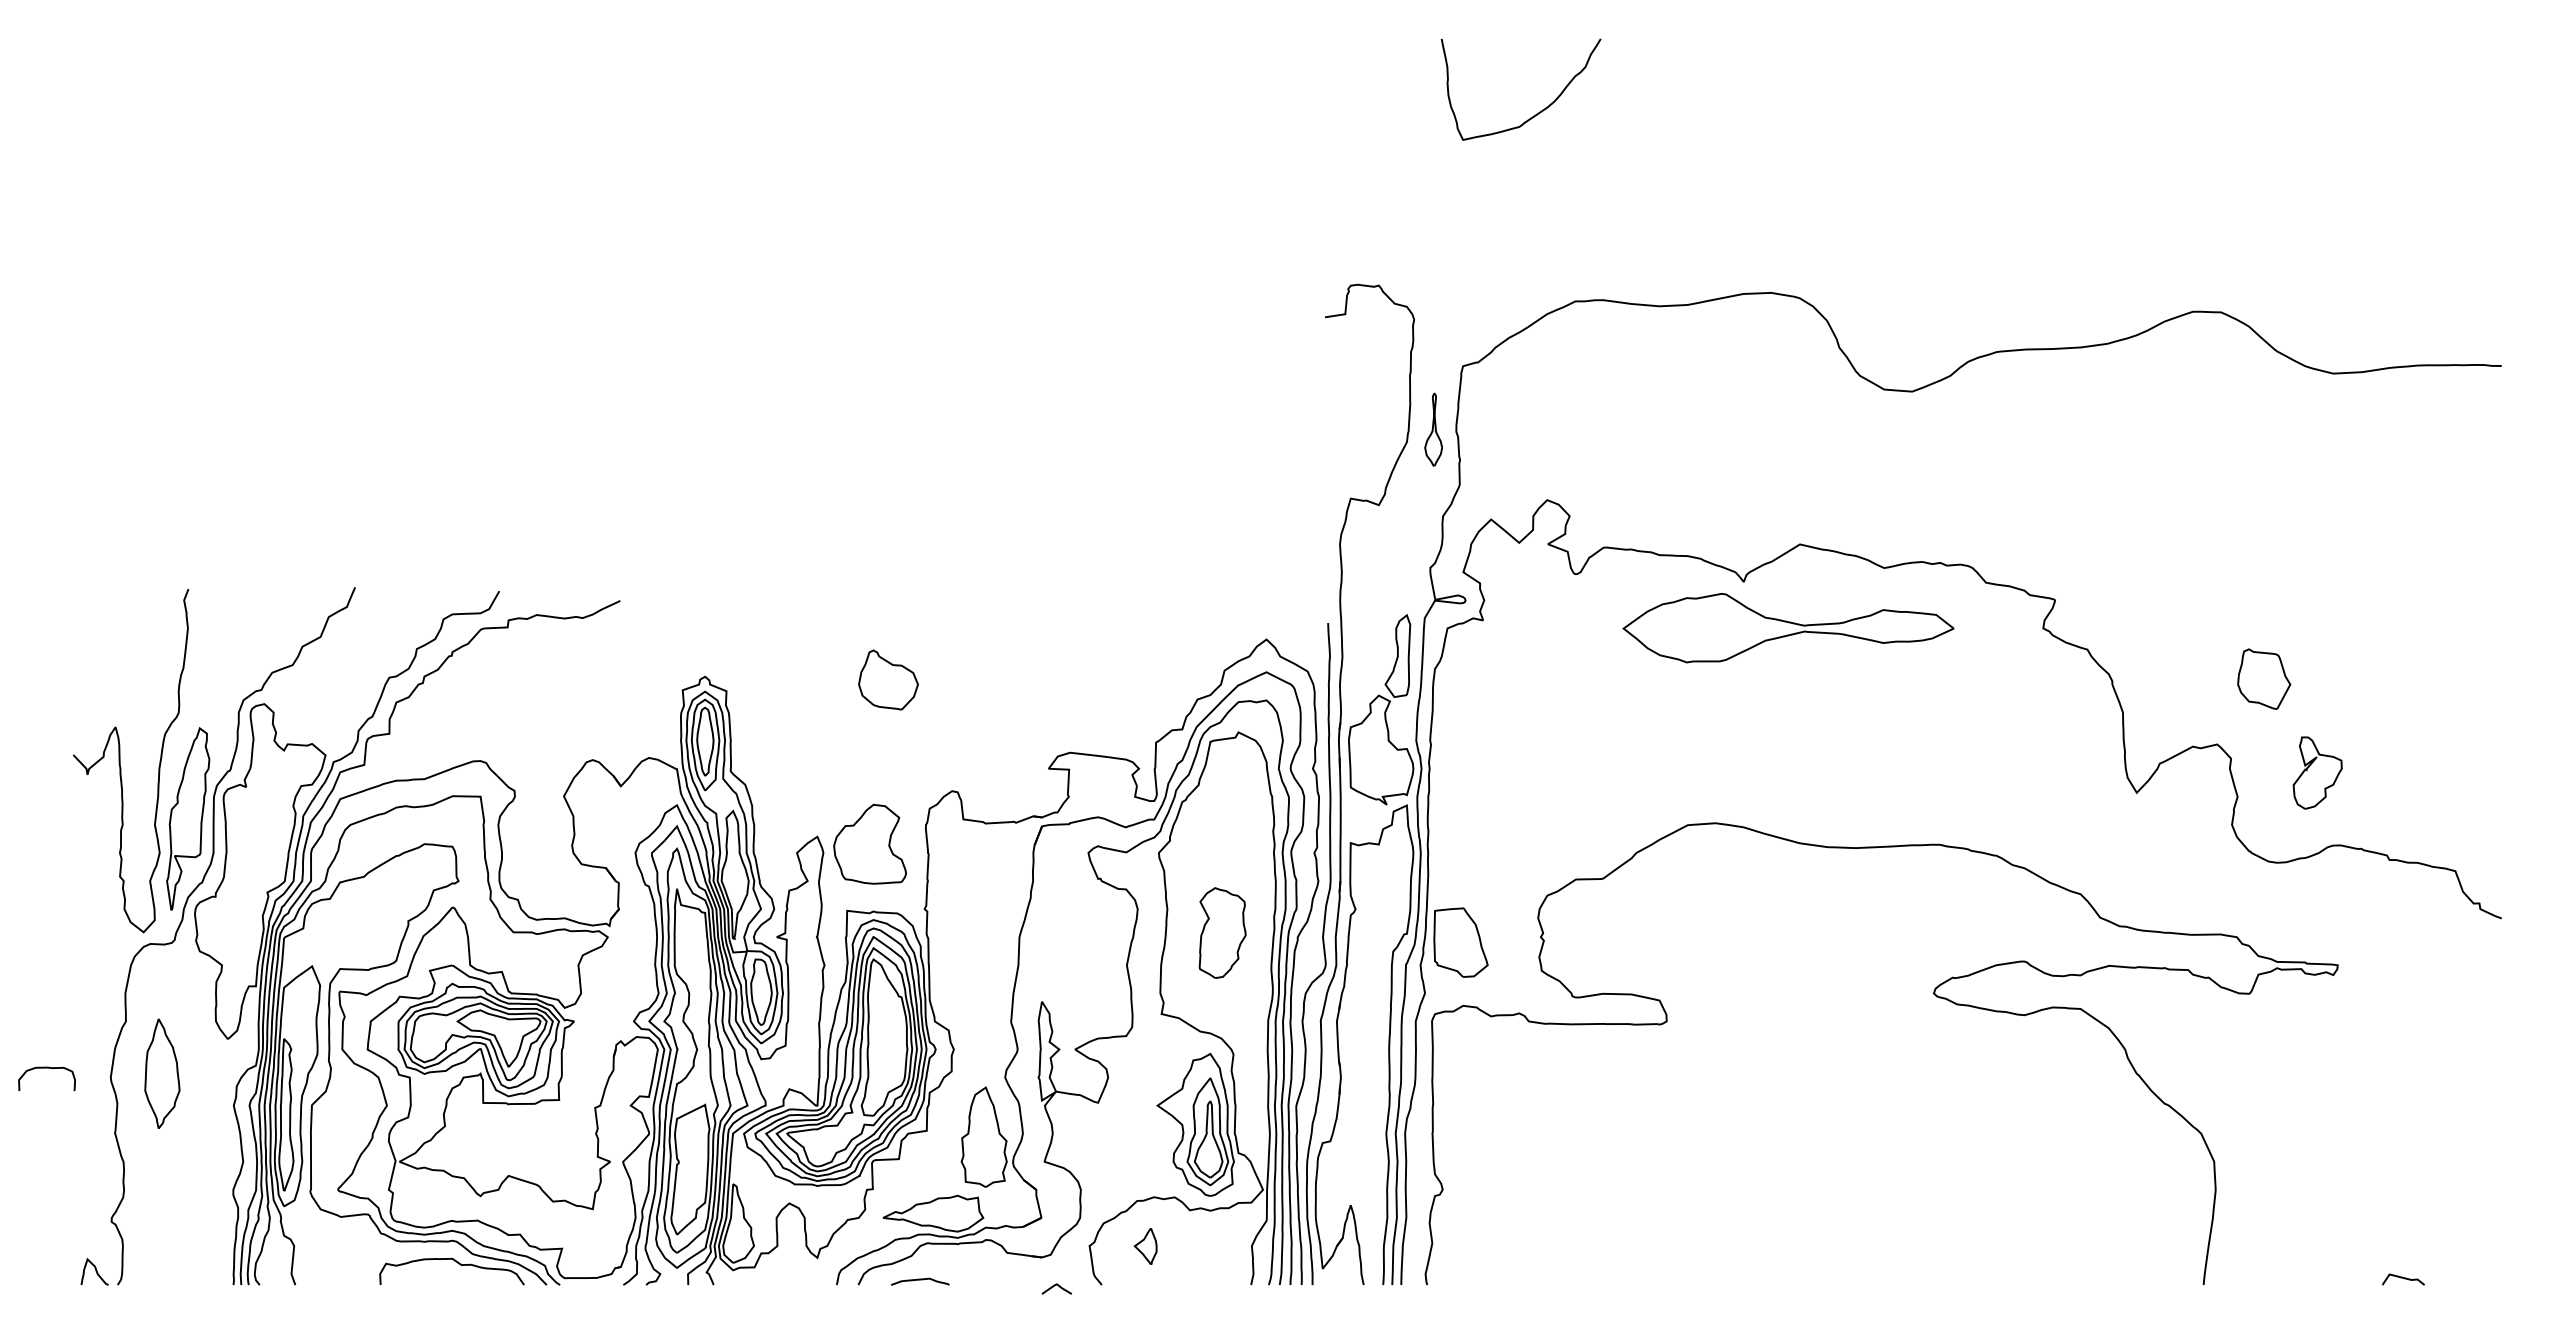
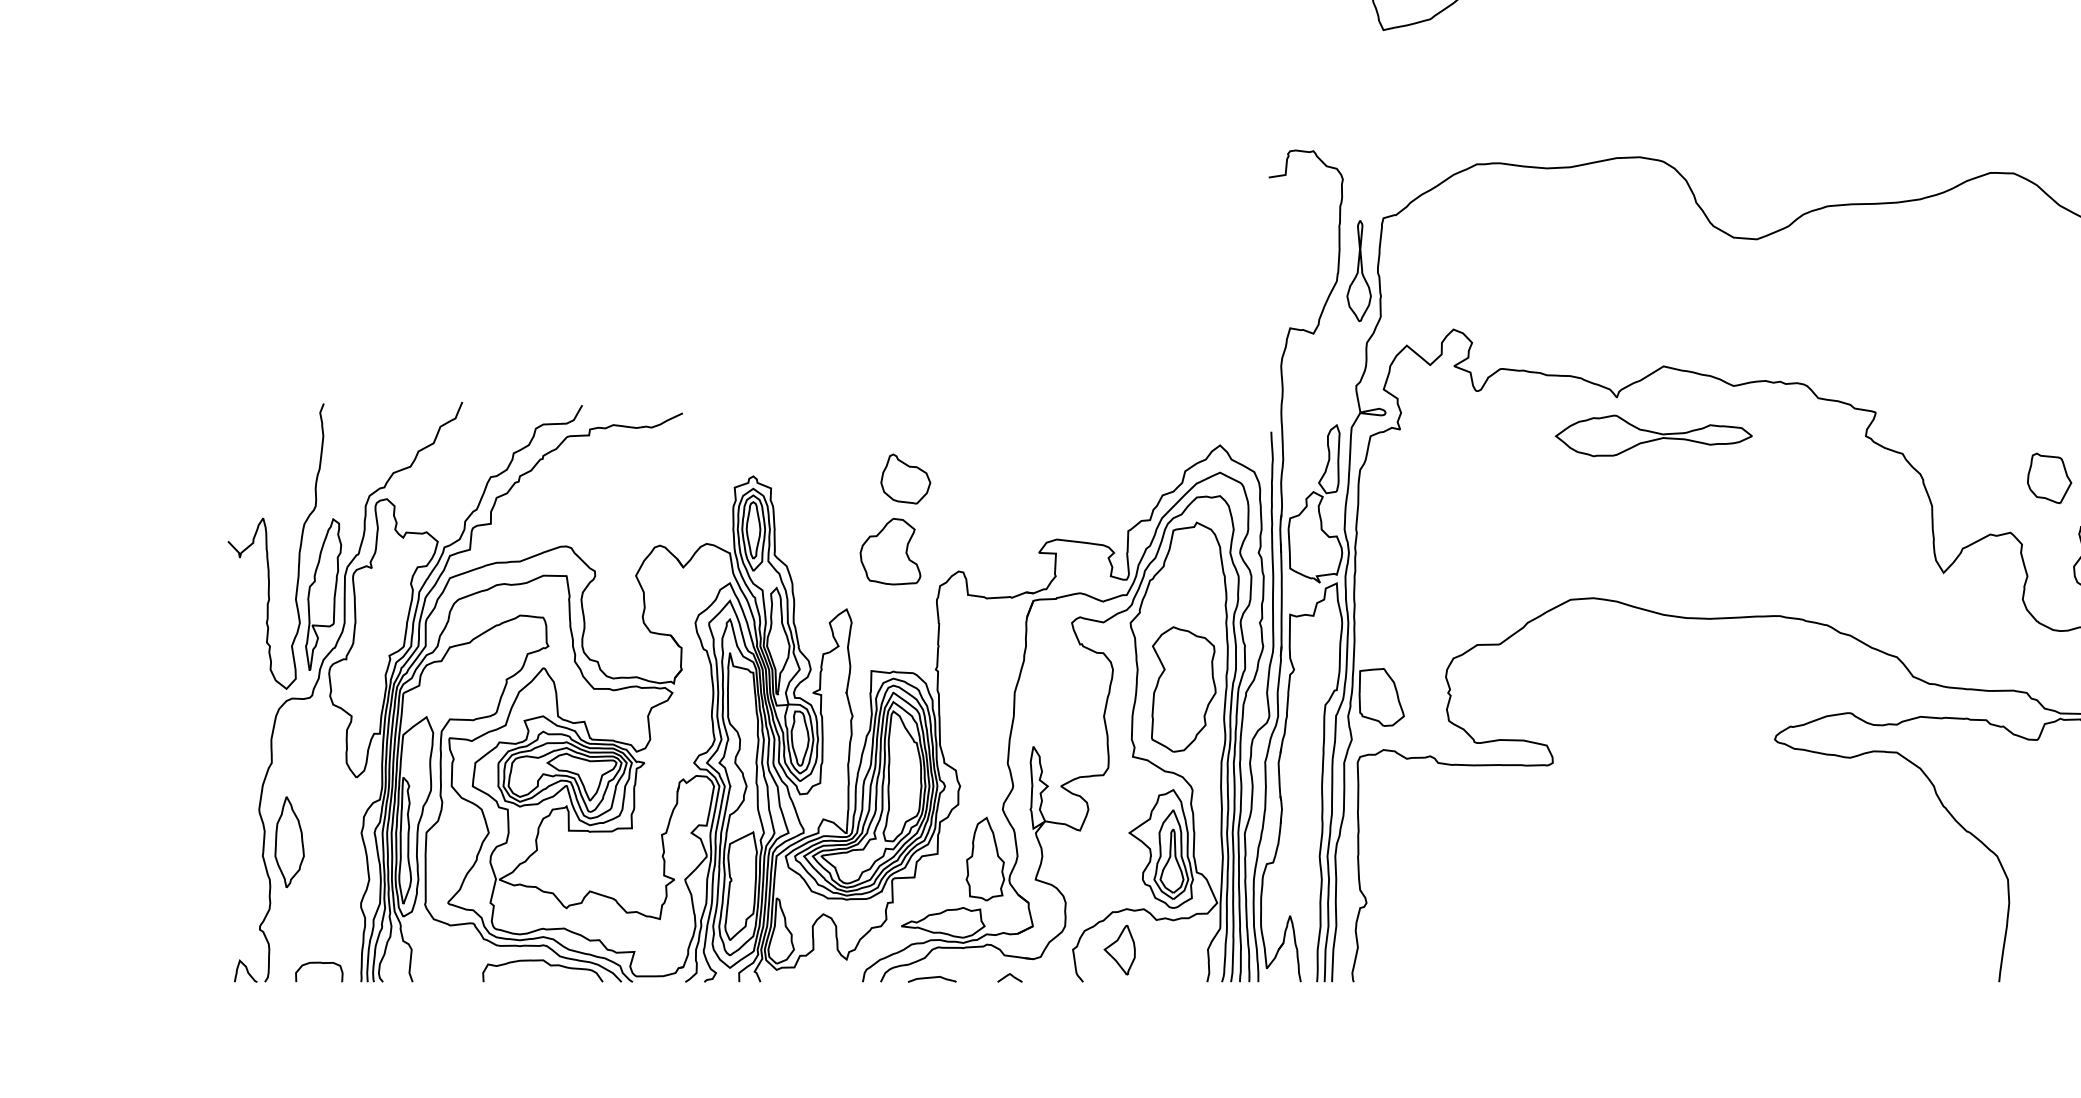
part: (1433, 429) -> (1358, 270), size x1.67
part: (1787, 627) -> (1653, 435), size x0.71
part: (869, 843) -> (890, 551), moved
part: (1222, 932) -> (1183, 689), size x1.67
curve: (46, 1068) -> (318, 963), moved
part: (162, 1073) -> (289, 842), moved
part: (1145, 1246) -> (1119, 950), size x1.67
line: (1054, 1286) -> (1008, 975), moved

